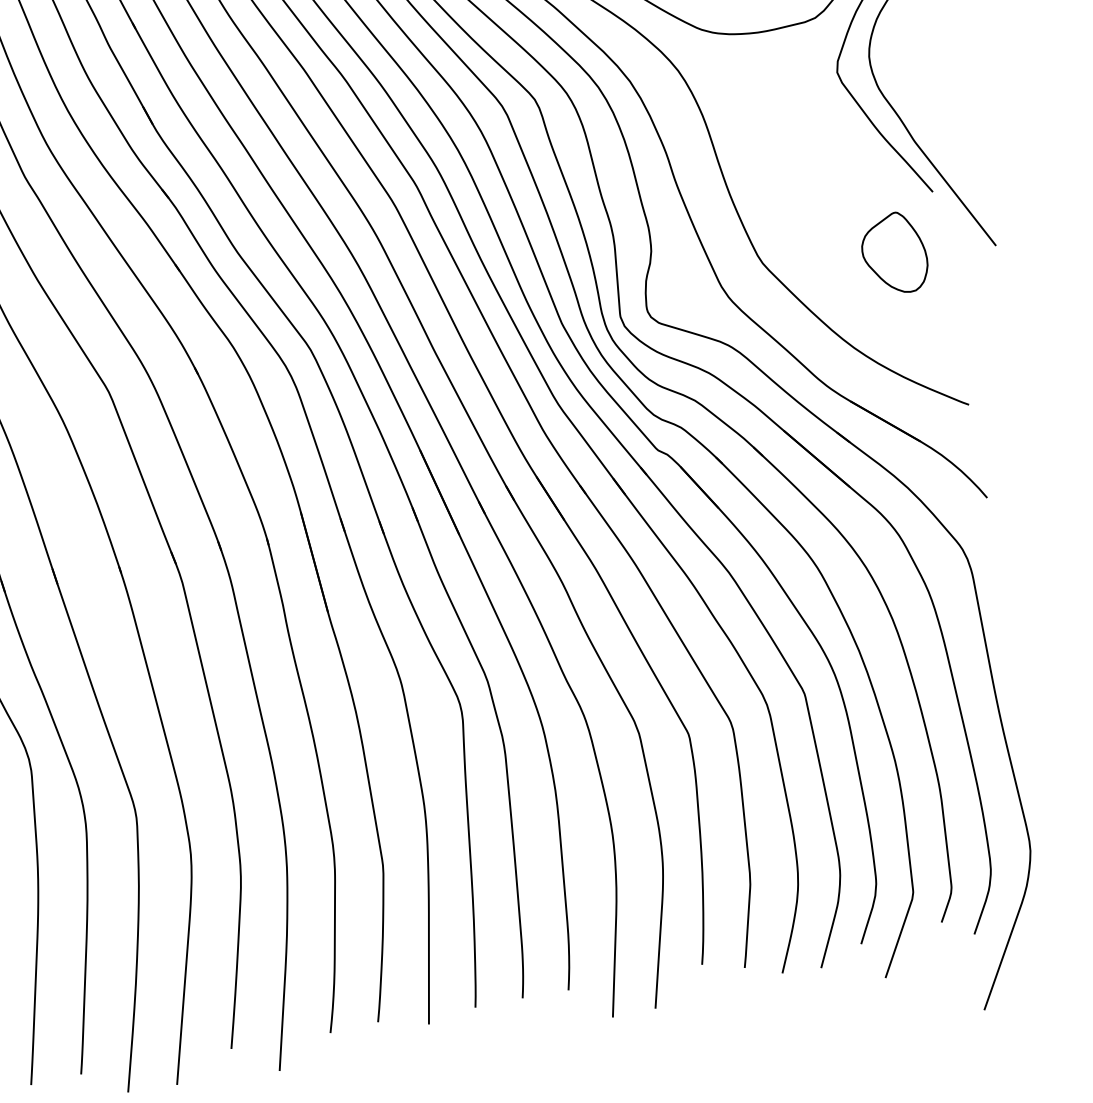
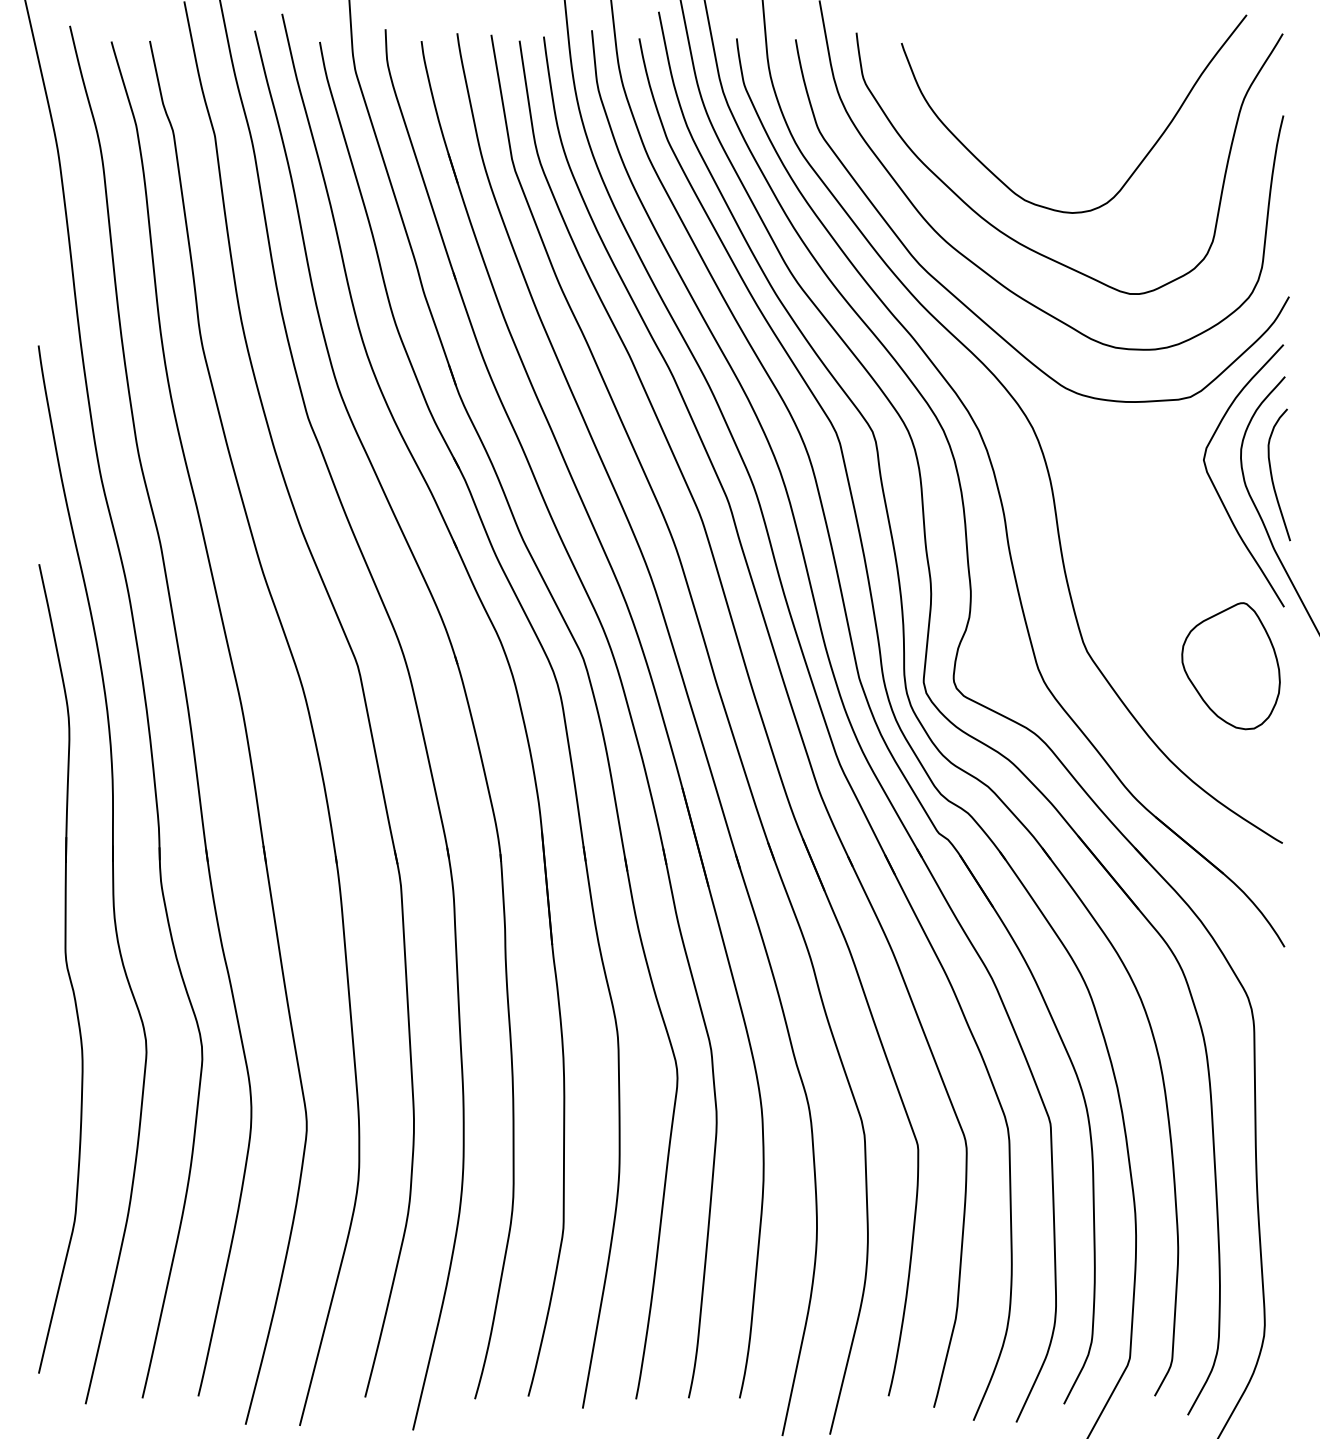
curve: (901, 74) -> (1272, 474), added
part: (894, 254) -> (1230, 666), size x1.43

